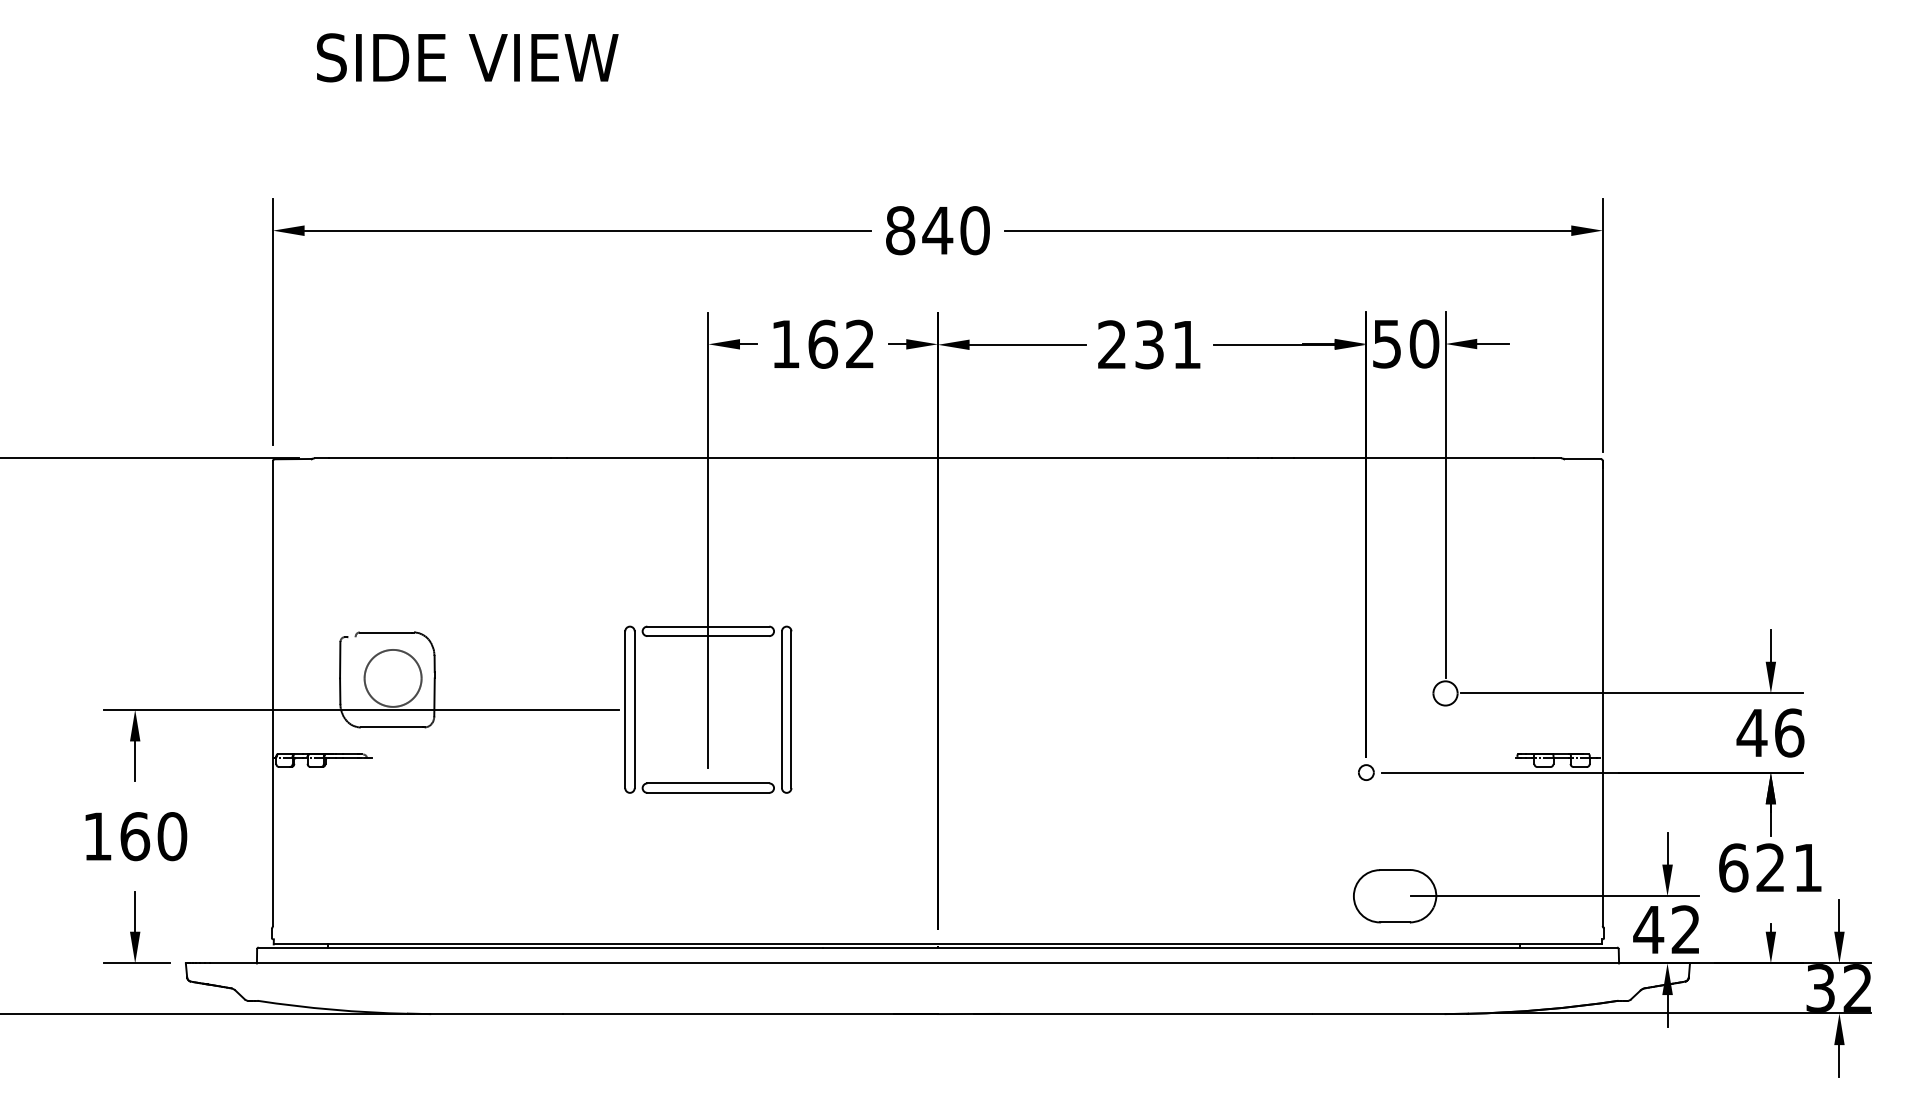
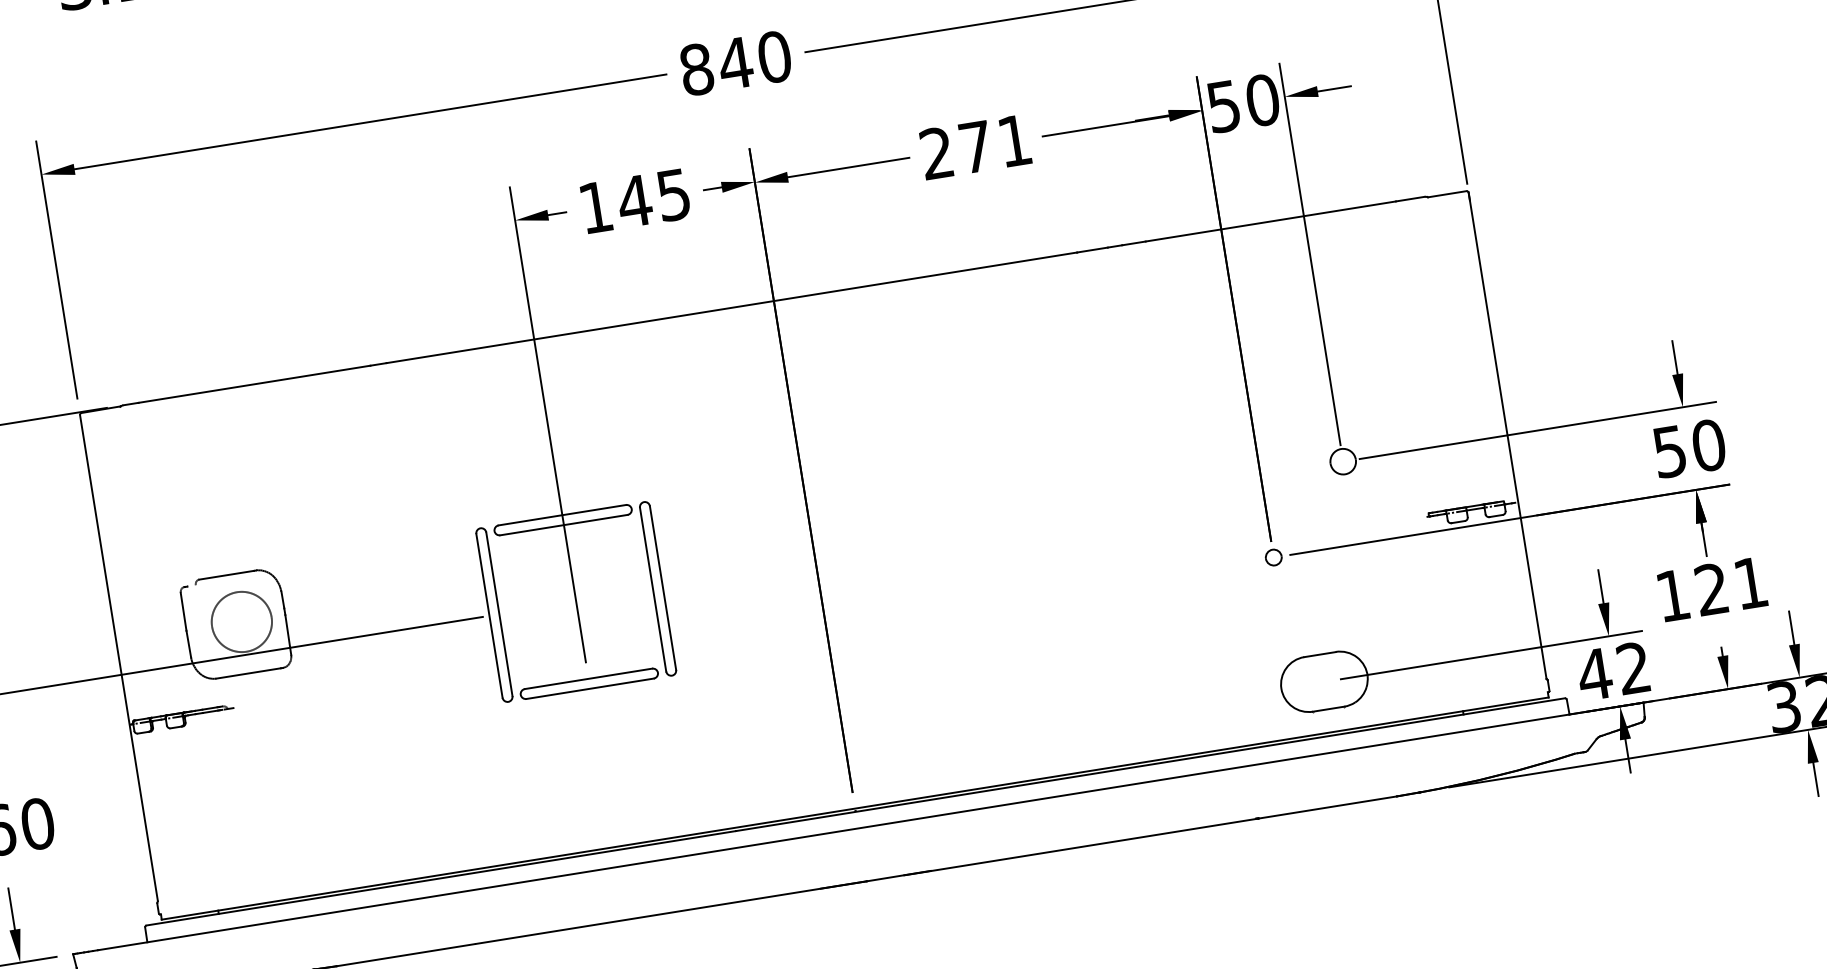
text: (840, 343) -> (652, 197), 162 -> 145
text: (1149, 344) -> (975, 146), 231 -> 271
text: (1770, 732) -> (1689, 448), 46 -> 50
text: (1733, 867) -> (1672, 595), 621 -> 121

